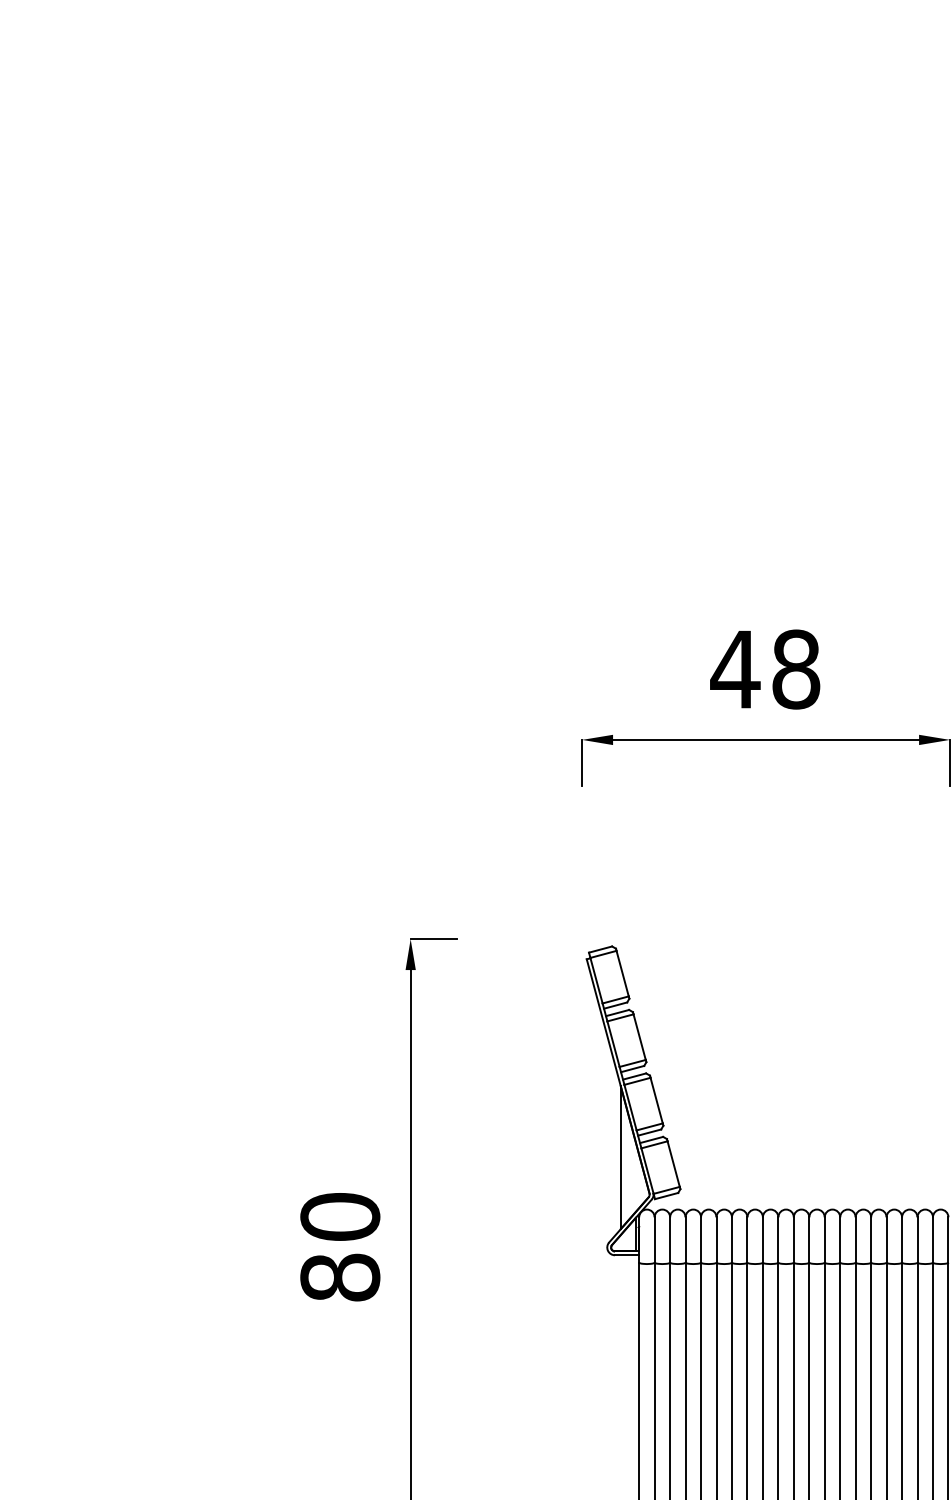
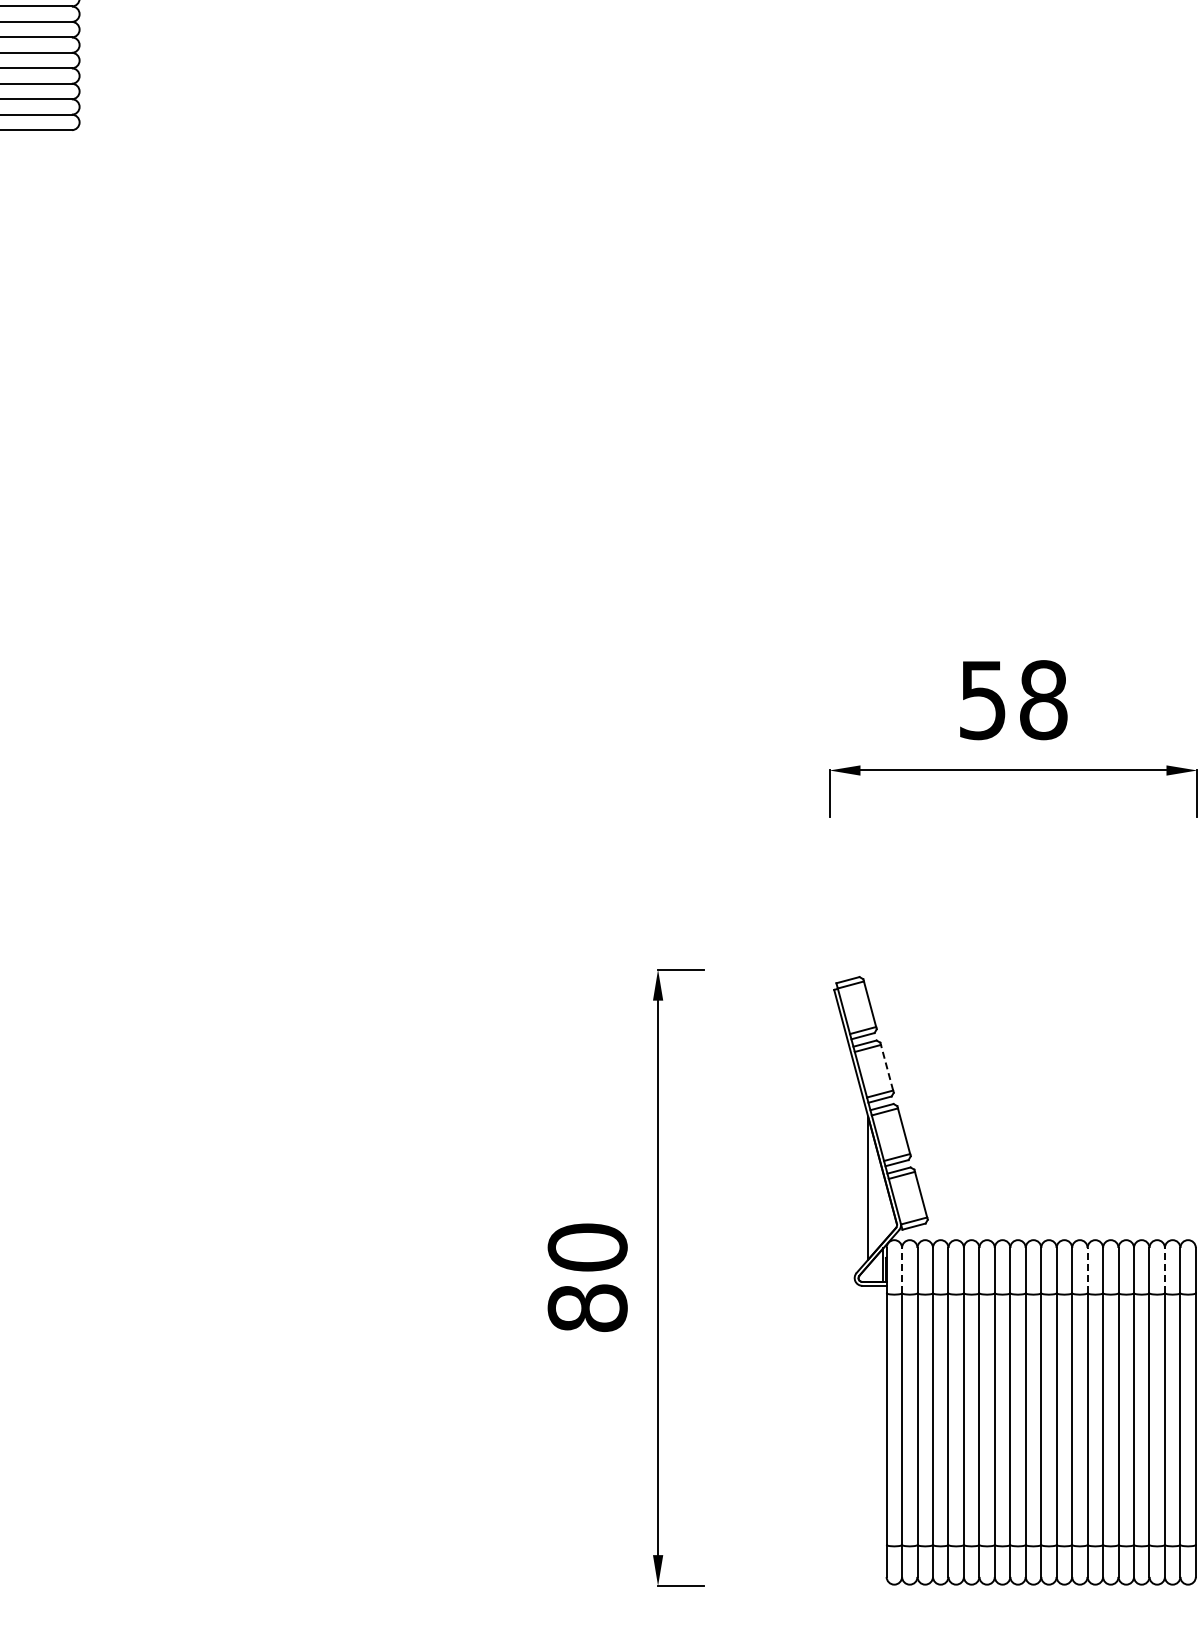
text: (735, 669) -> (982, 700), 48 -> 58
line: (640, 1036) -> (887, 1067), solid -> dashed
line: (655, 1239) -> (902, 1270), solid -> dashed
line: (840, 1239) -> (1087, 1270), solid -> dashed
line: (917, 1239) -> (1164, 1270), solid -> dashed

